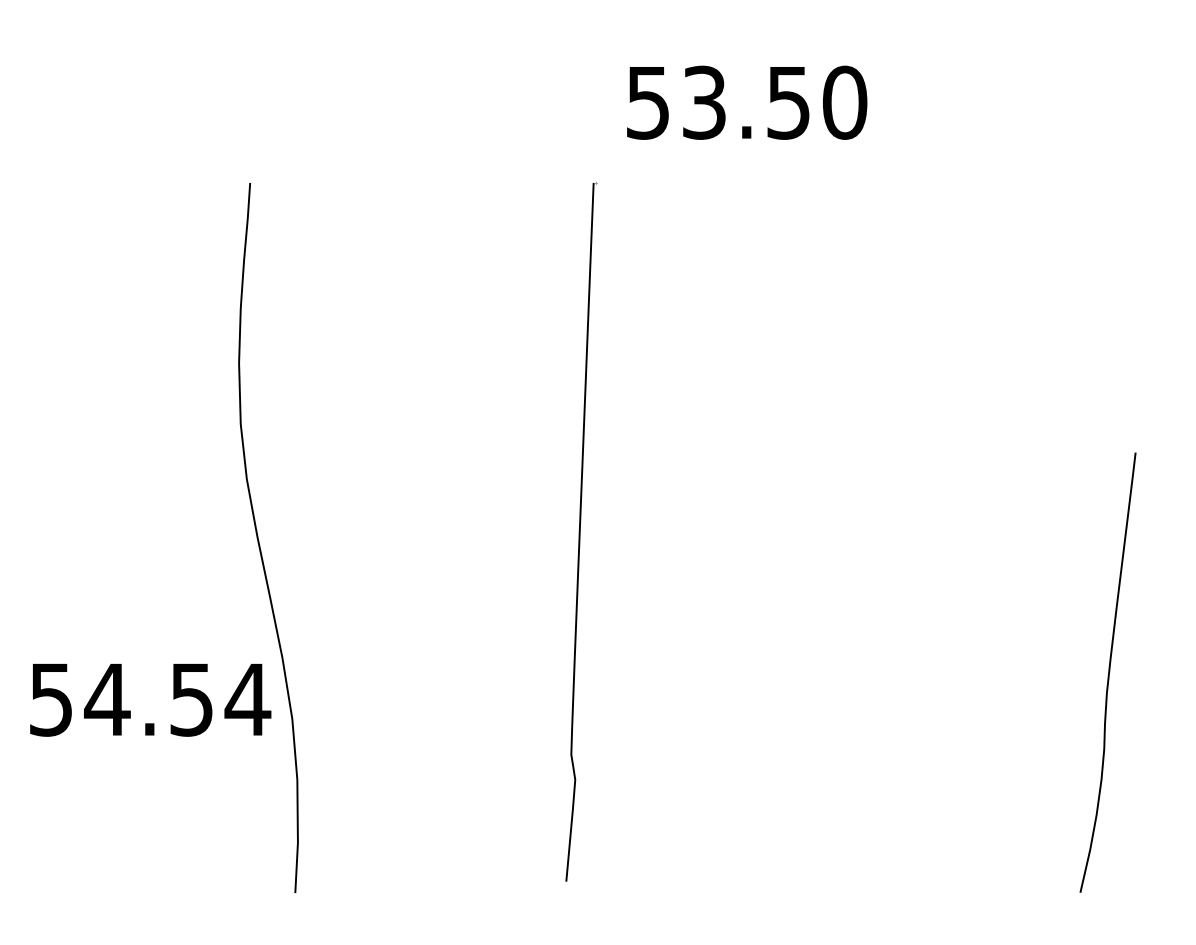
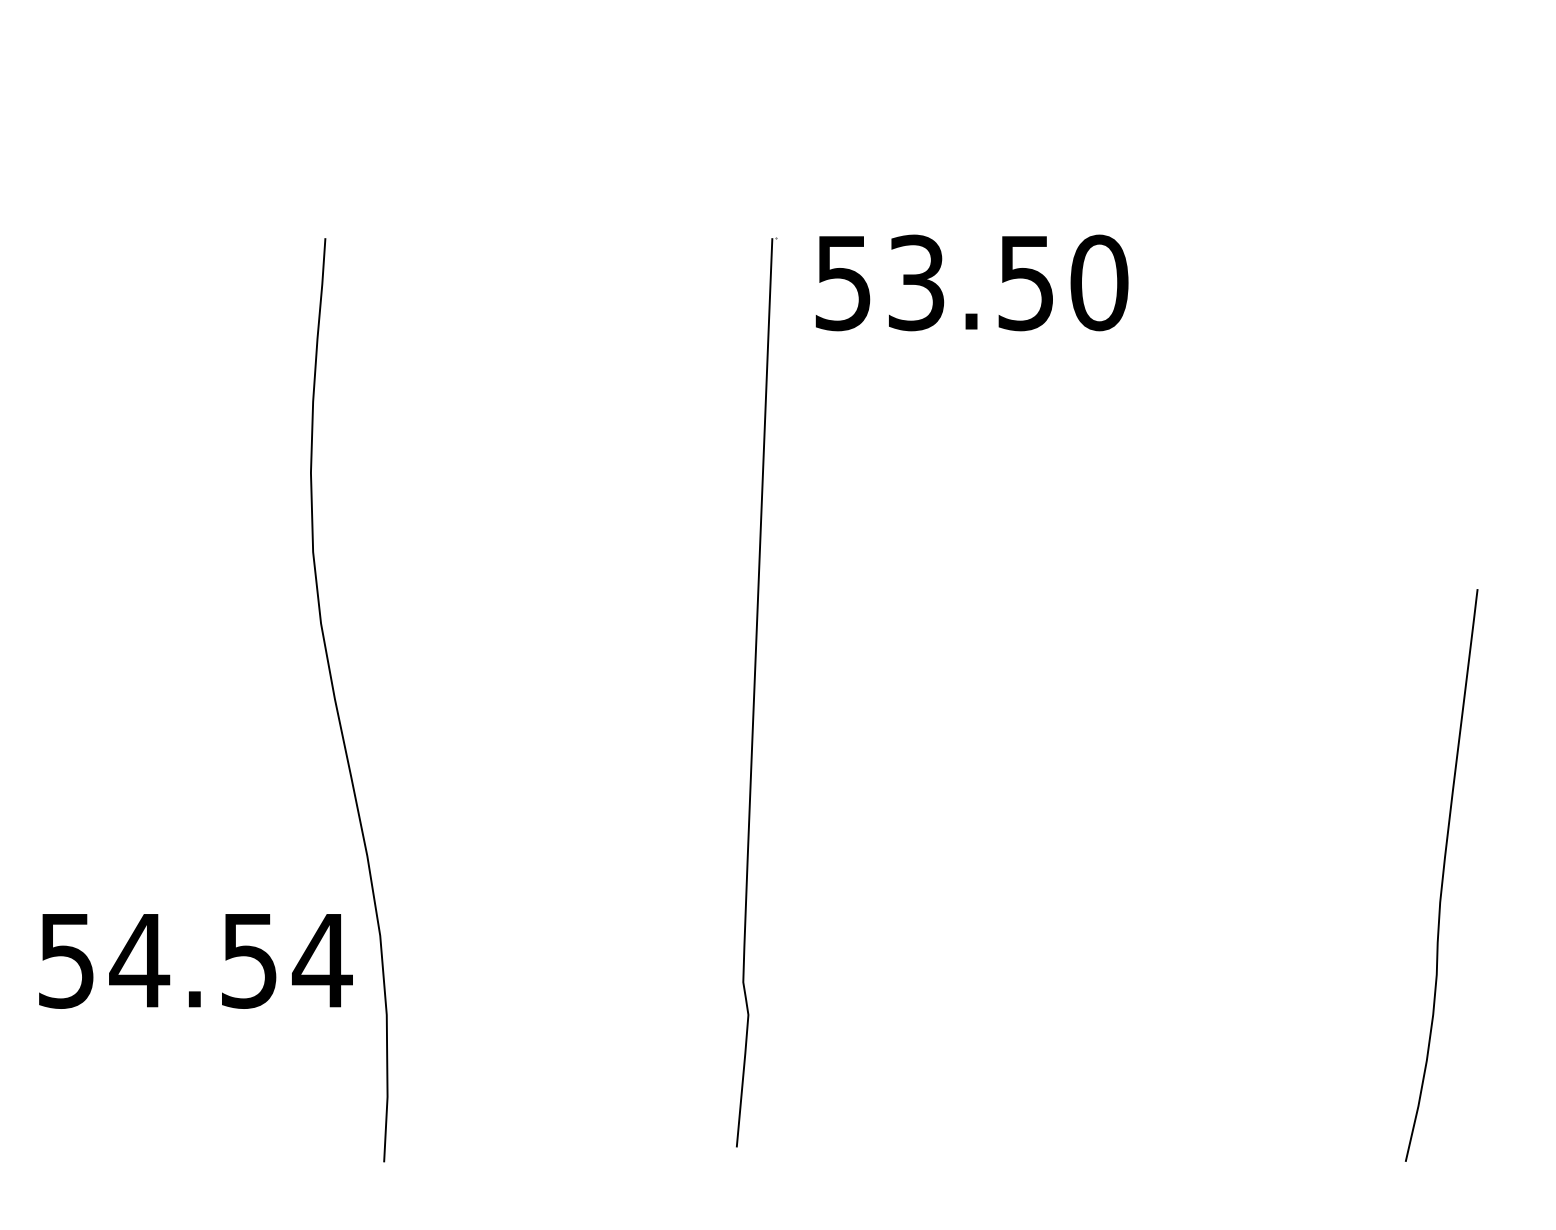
text: (746, 102) -> (971, 282), moved
text: (150, 700) -> (195, 961), moved

